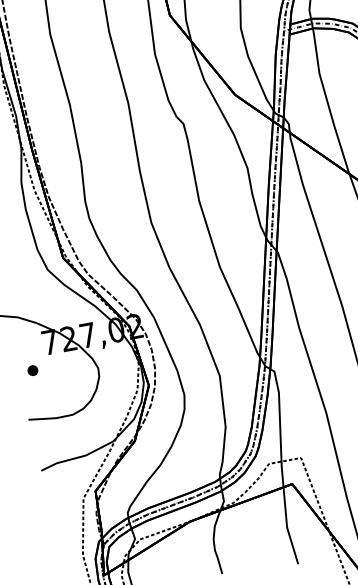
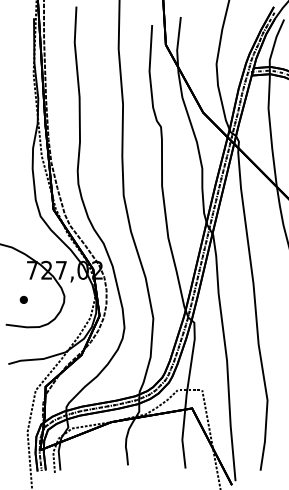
part: (32, 370) -> (23, 299), moved

